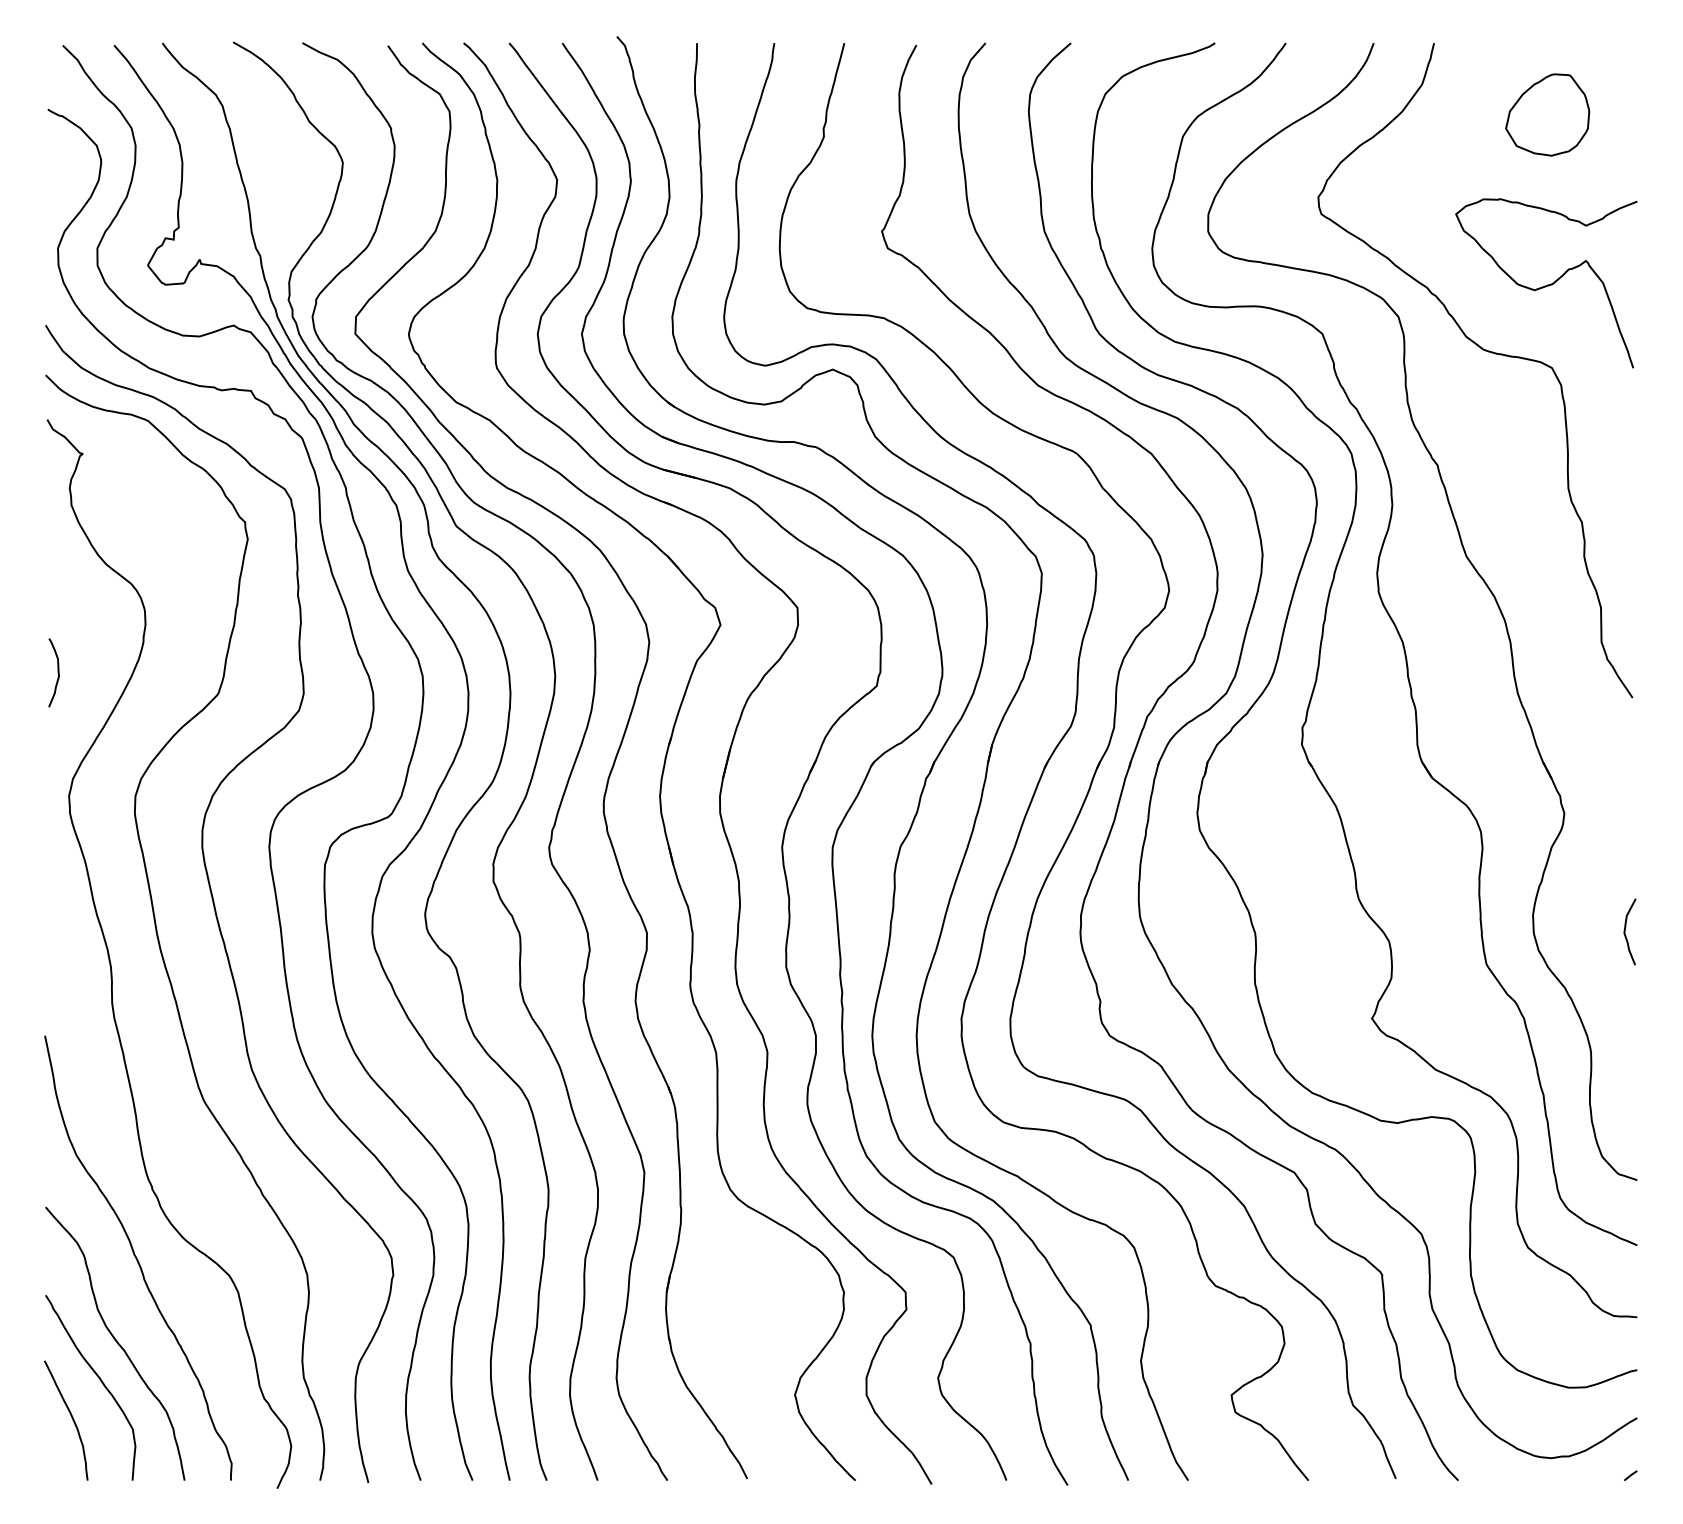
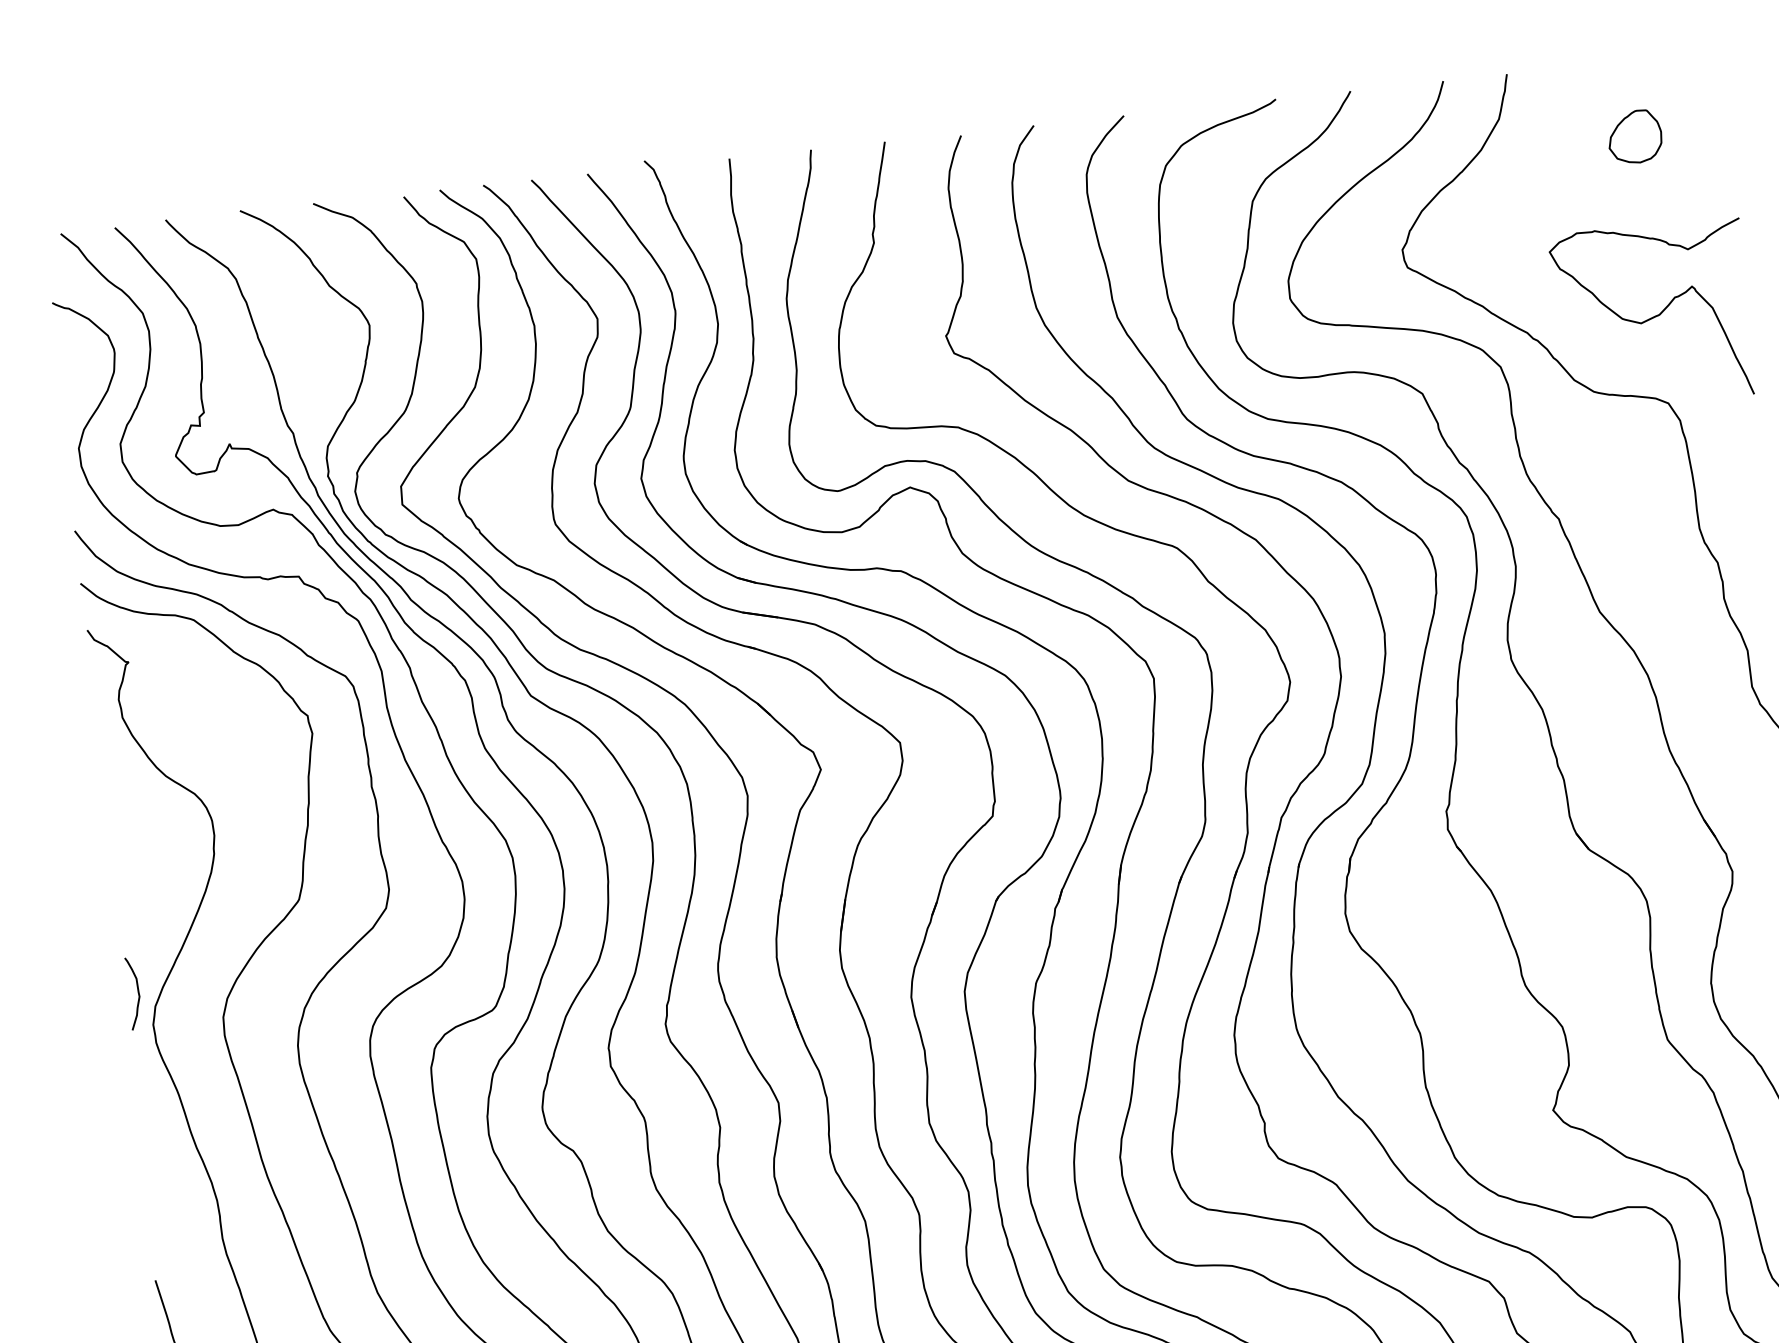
part: (1547, 114) -> (1634, 136), size x0.6
curve: (57, 672) -> (137, 992), moved

